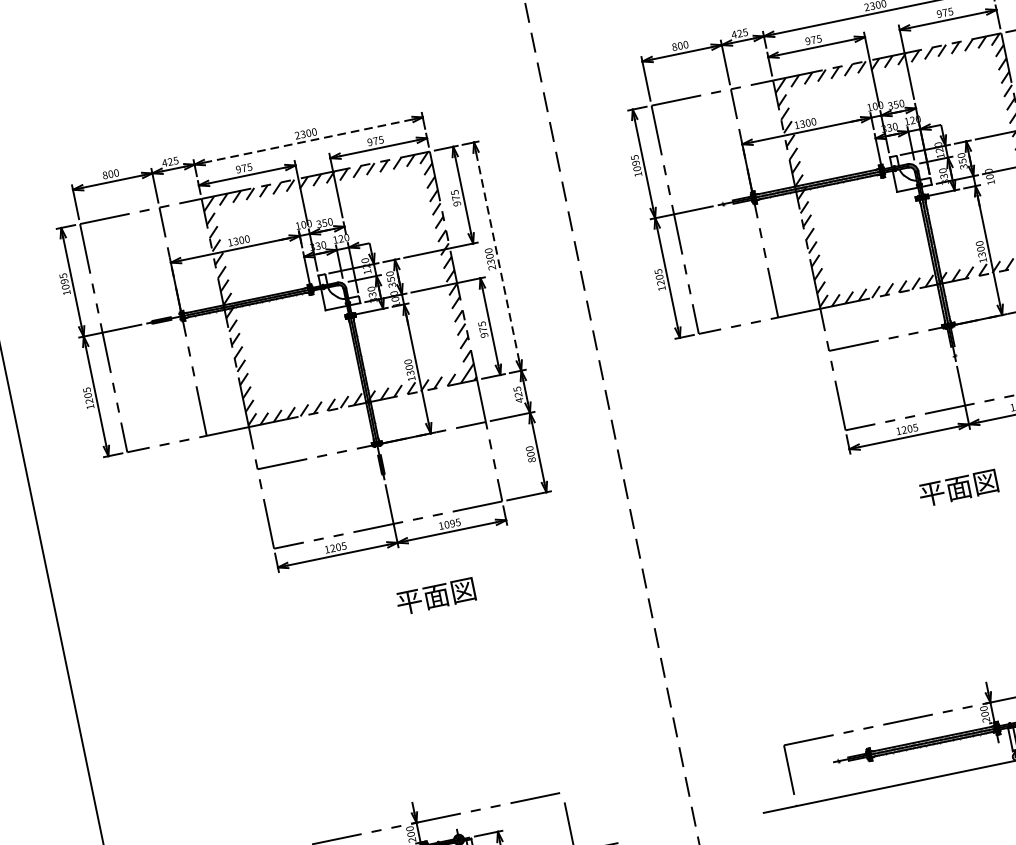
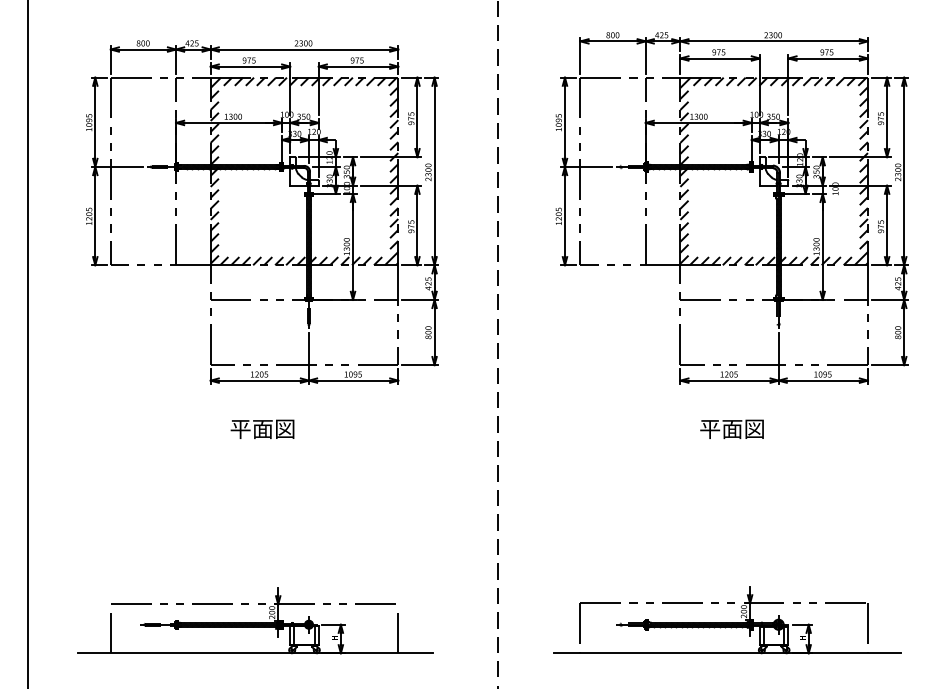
line: (308, 140) -> (304, 49), dashed -> solid
line: (497, 256) -> (434, 171), dashed -> solid
text: (957, 487) -> (731, 428), moved
text: (435, 595) -> (262, 428), moved

